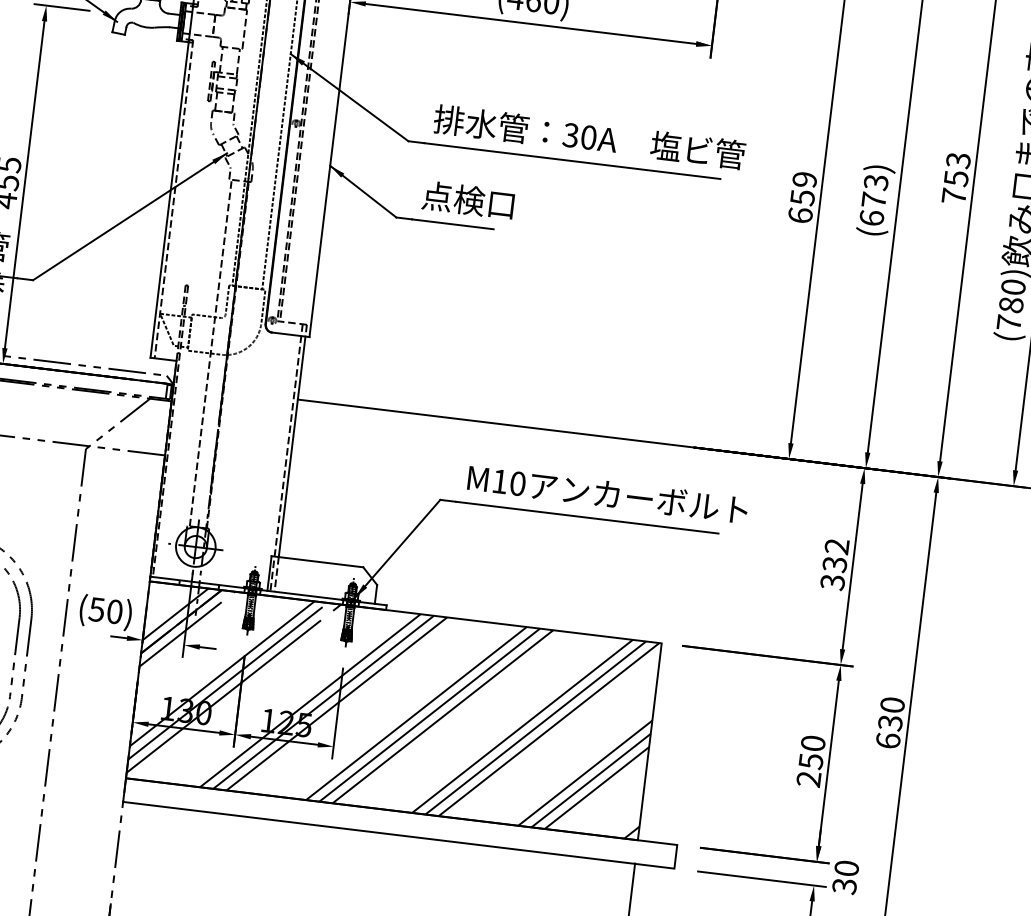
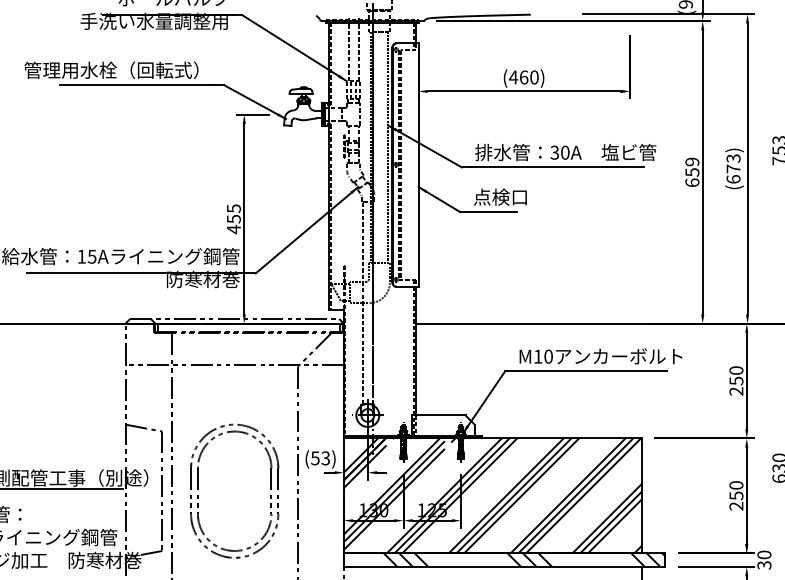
text: (835, 563) -> (736, 380), 332 -> 250
text: (114, 612) -> (325, 458), (50) -> (53)
hatch: (434, 828) -> (524, 560), added

